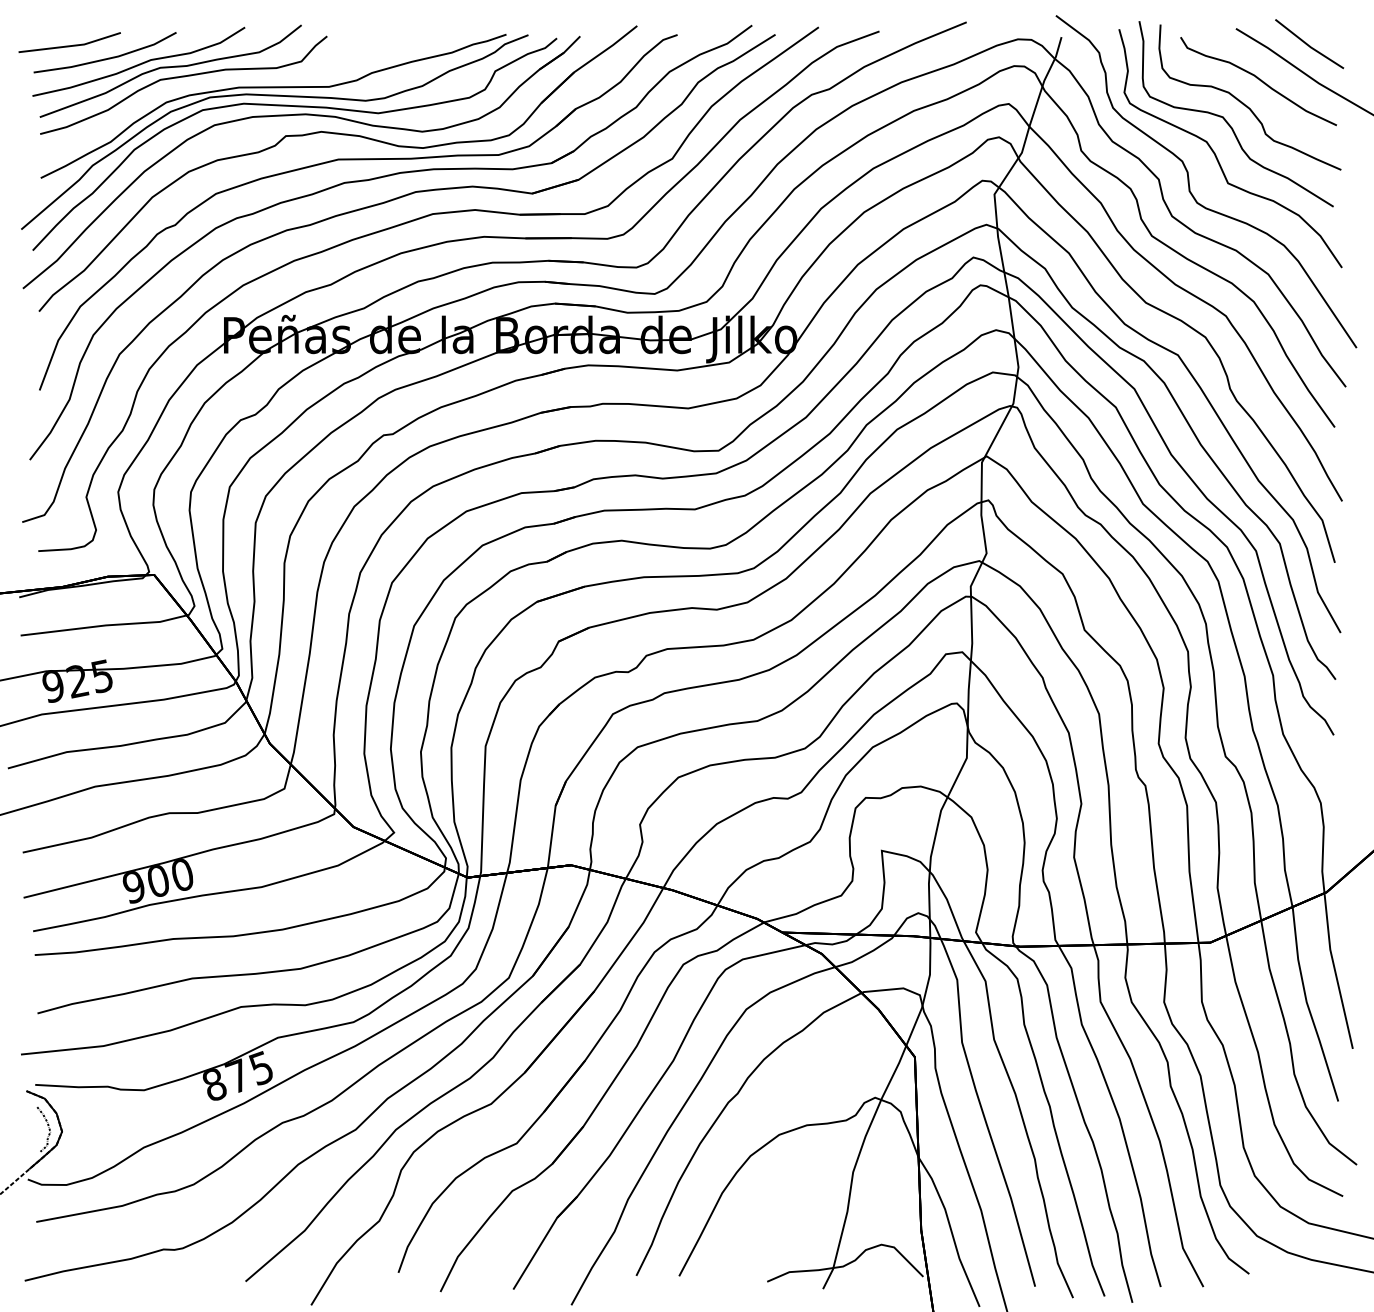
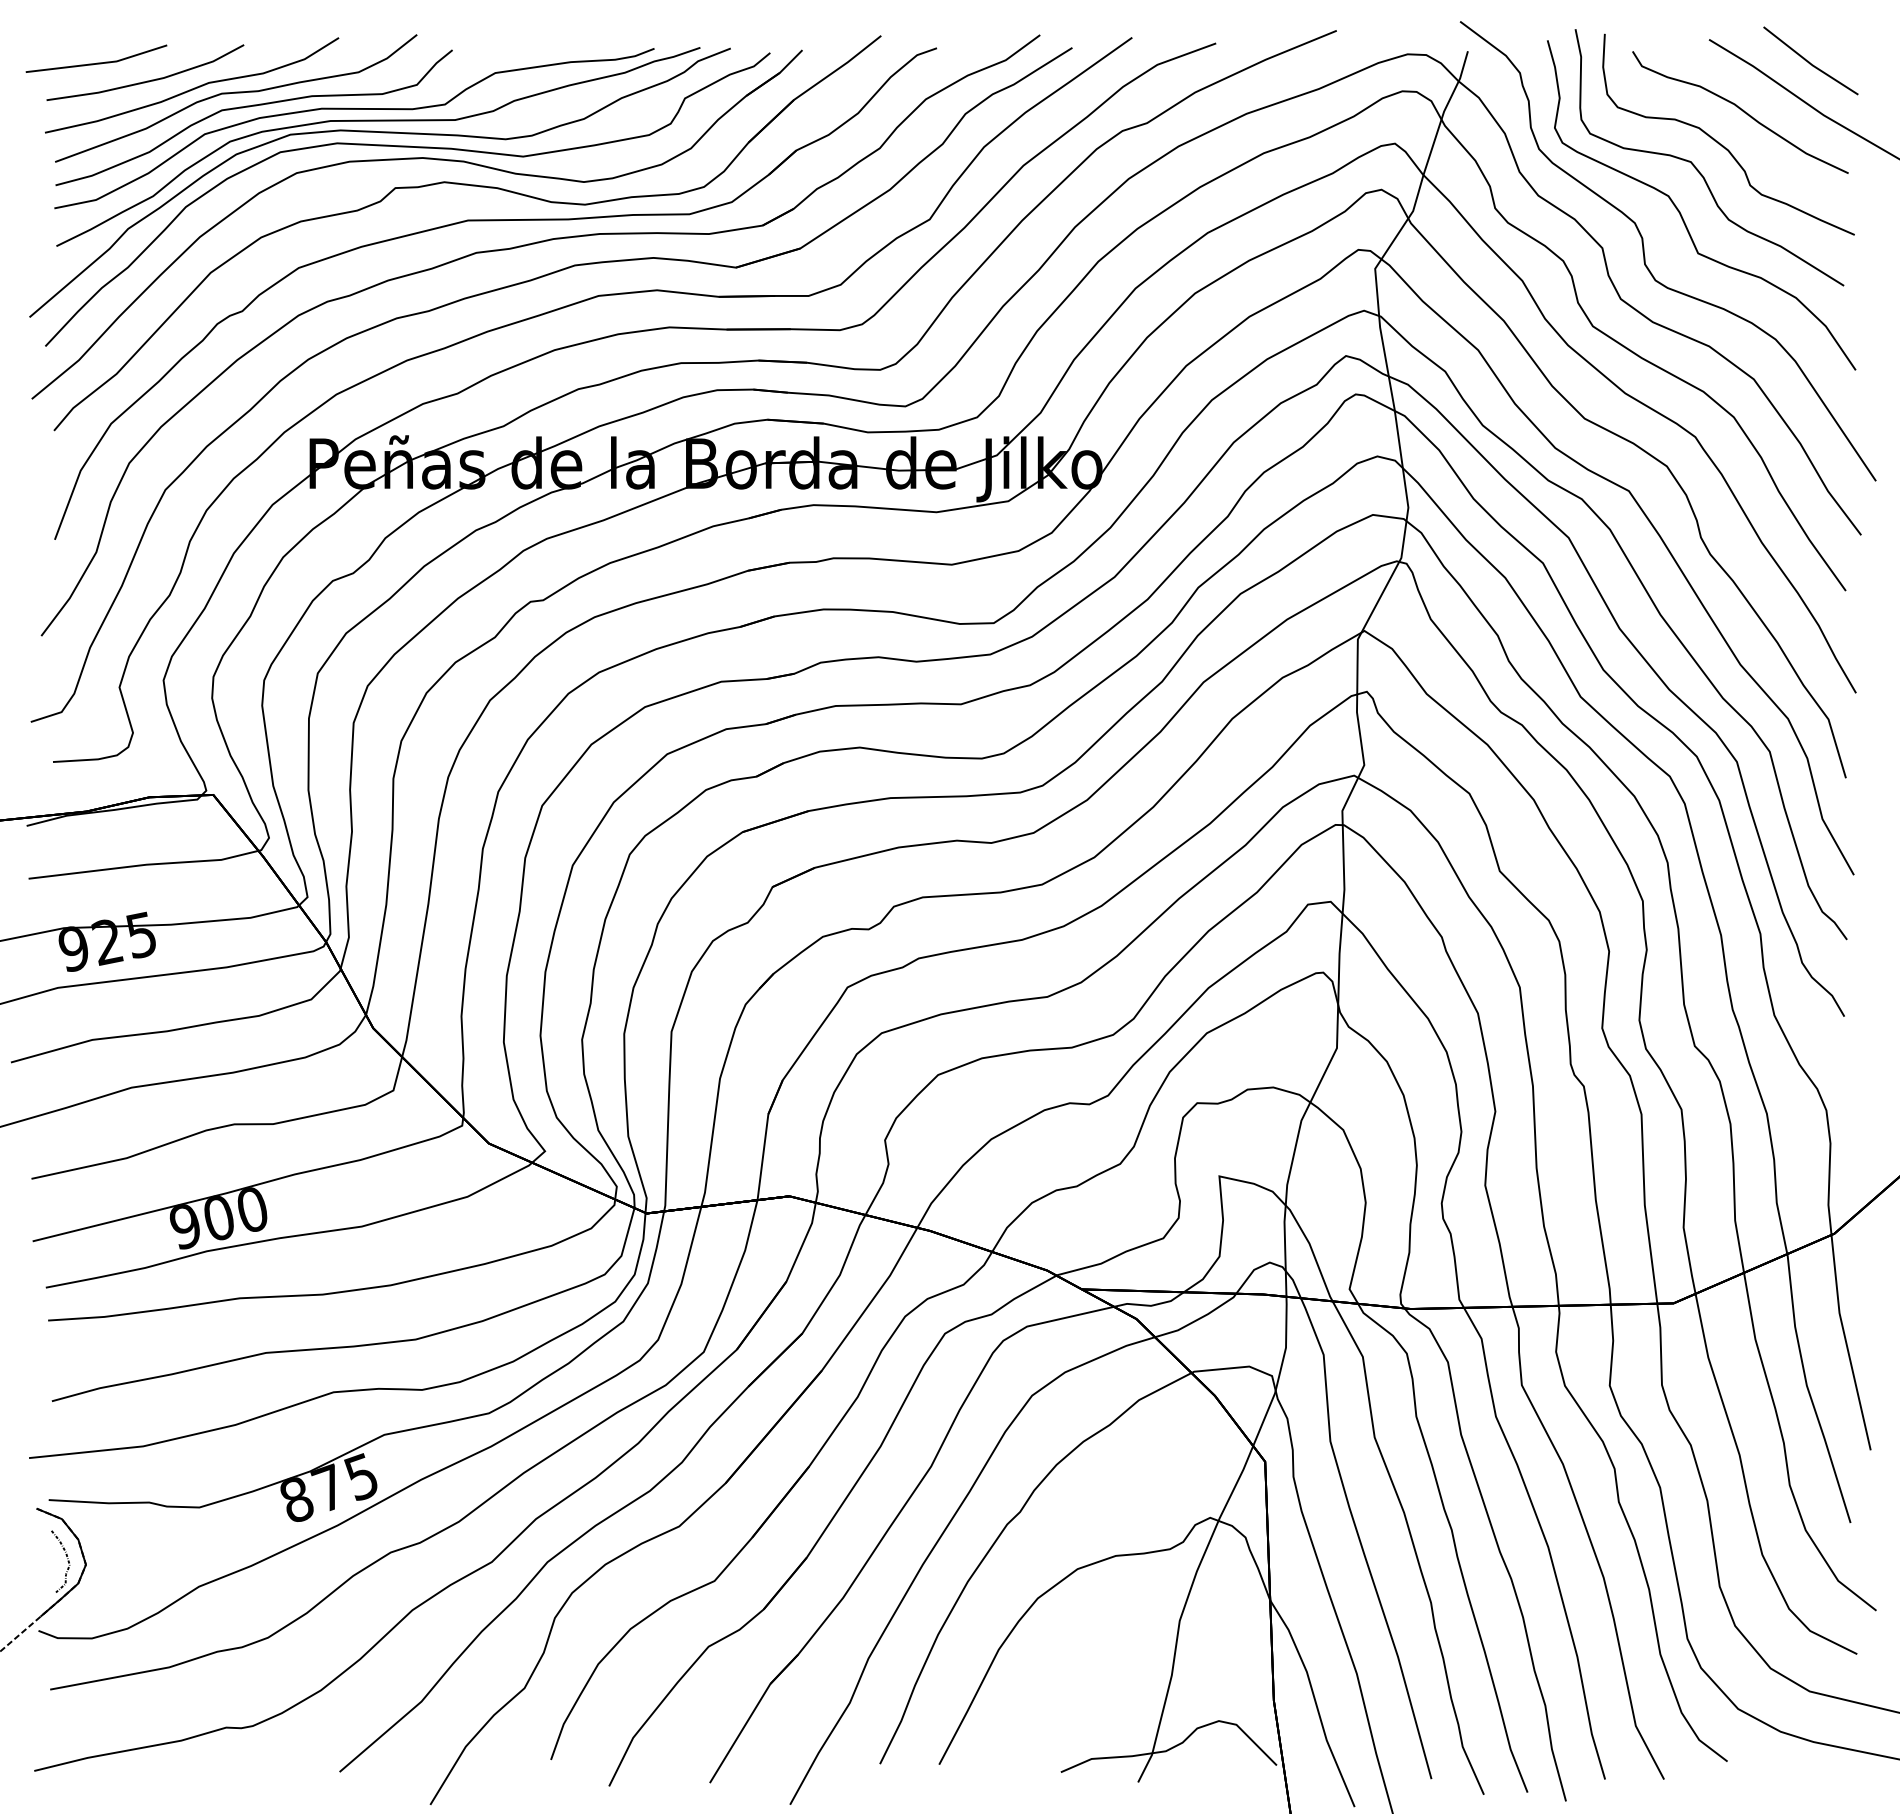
part: (256, 79) -> (354, 109), added

